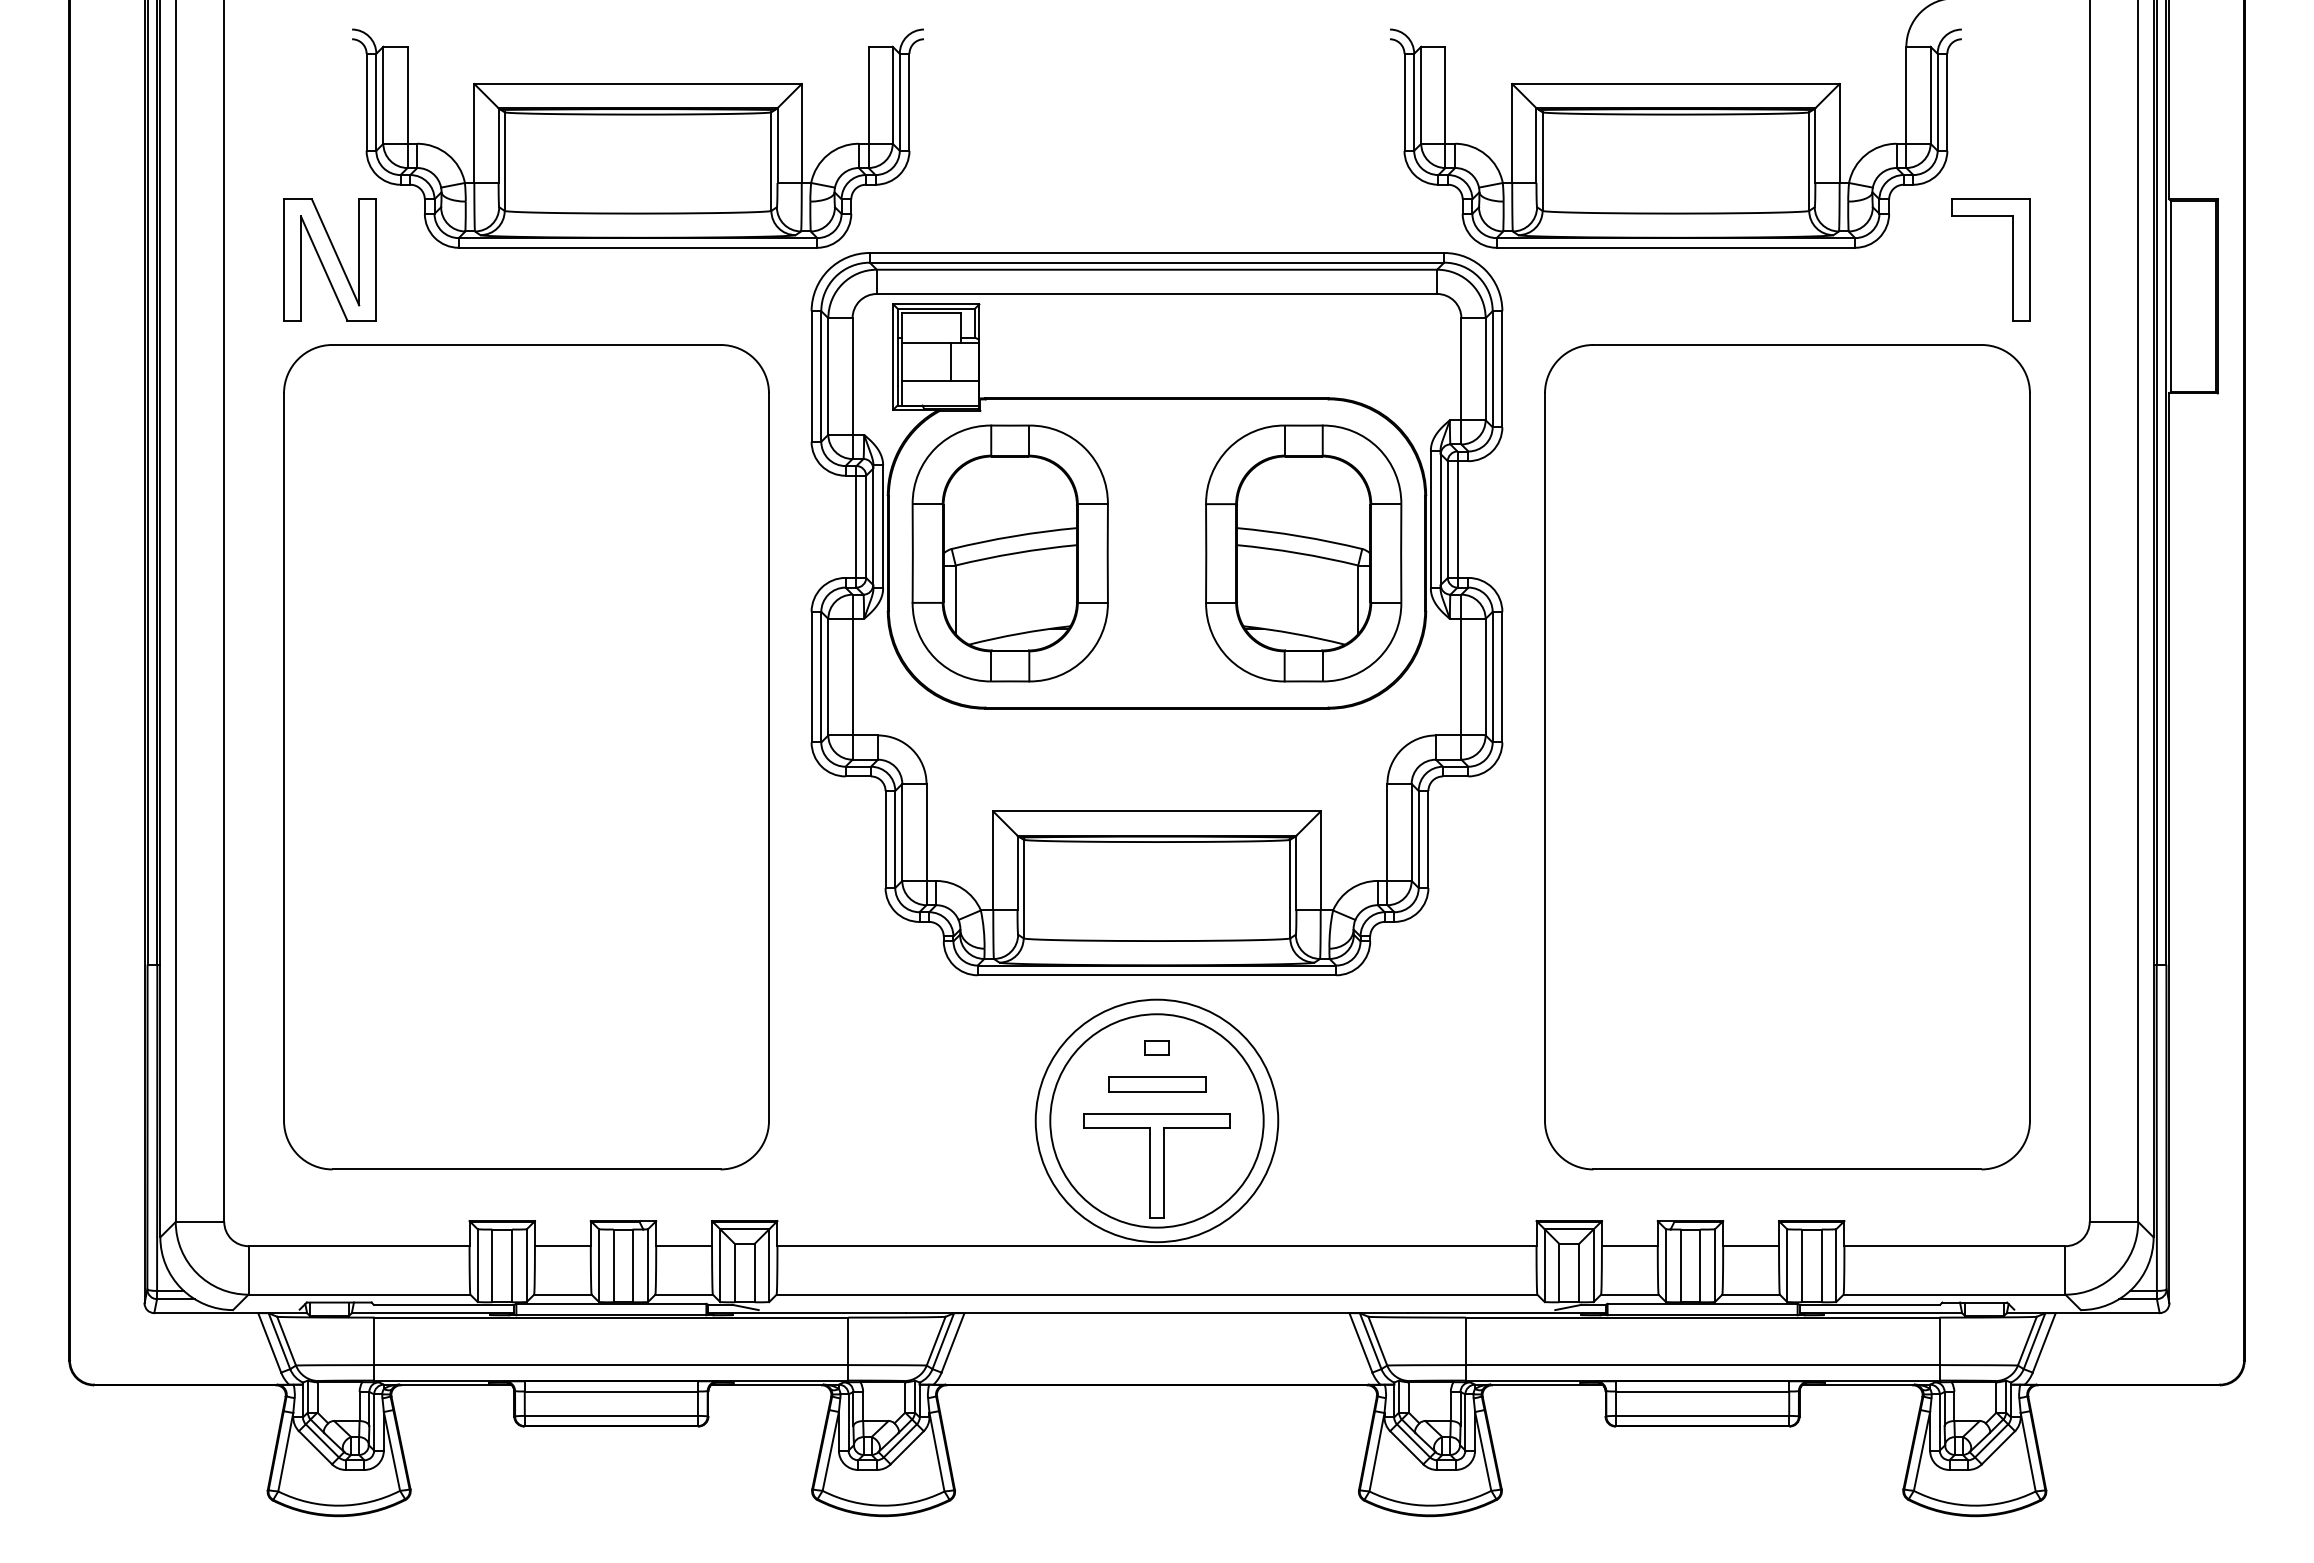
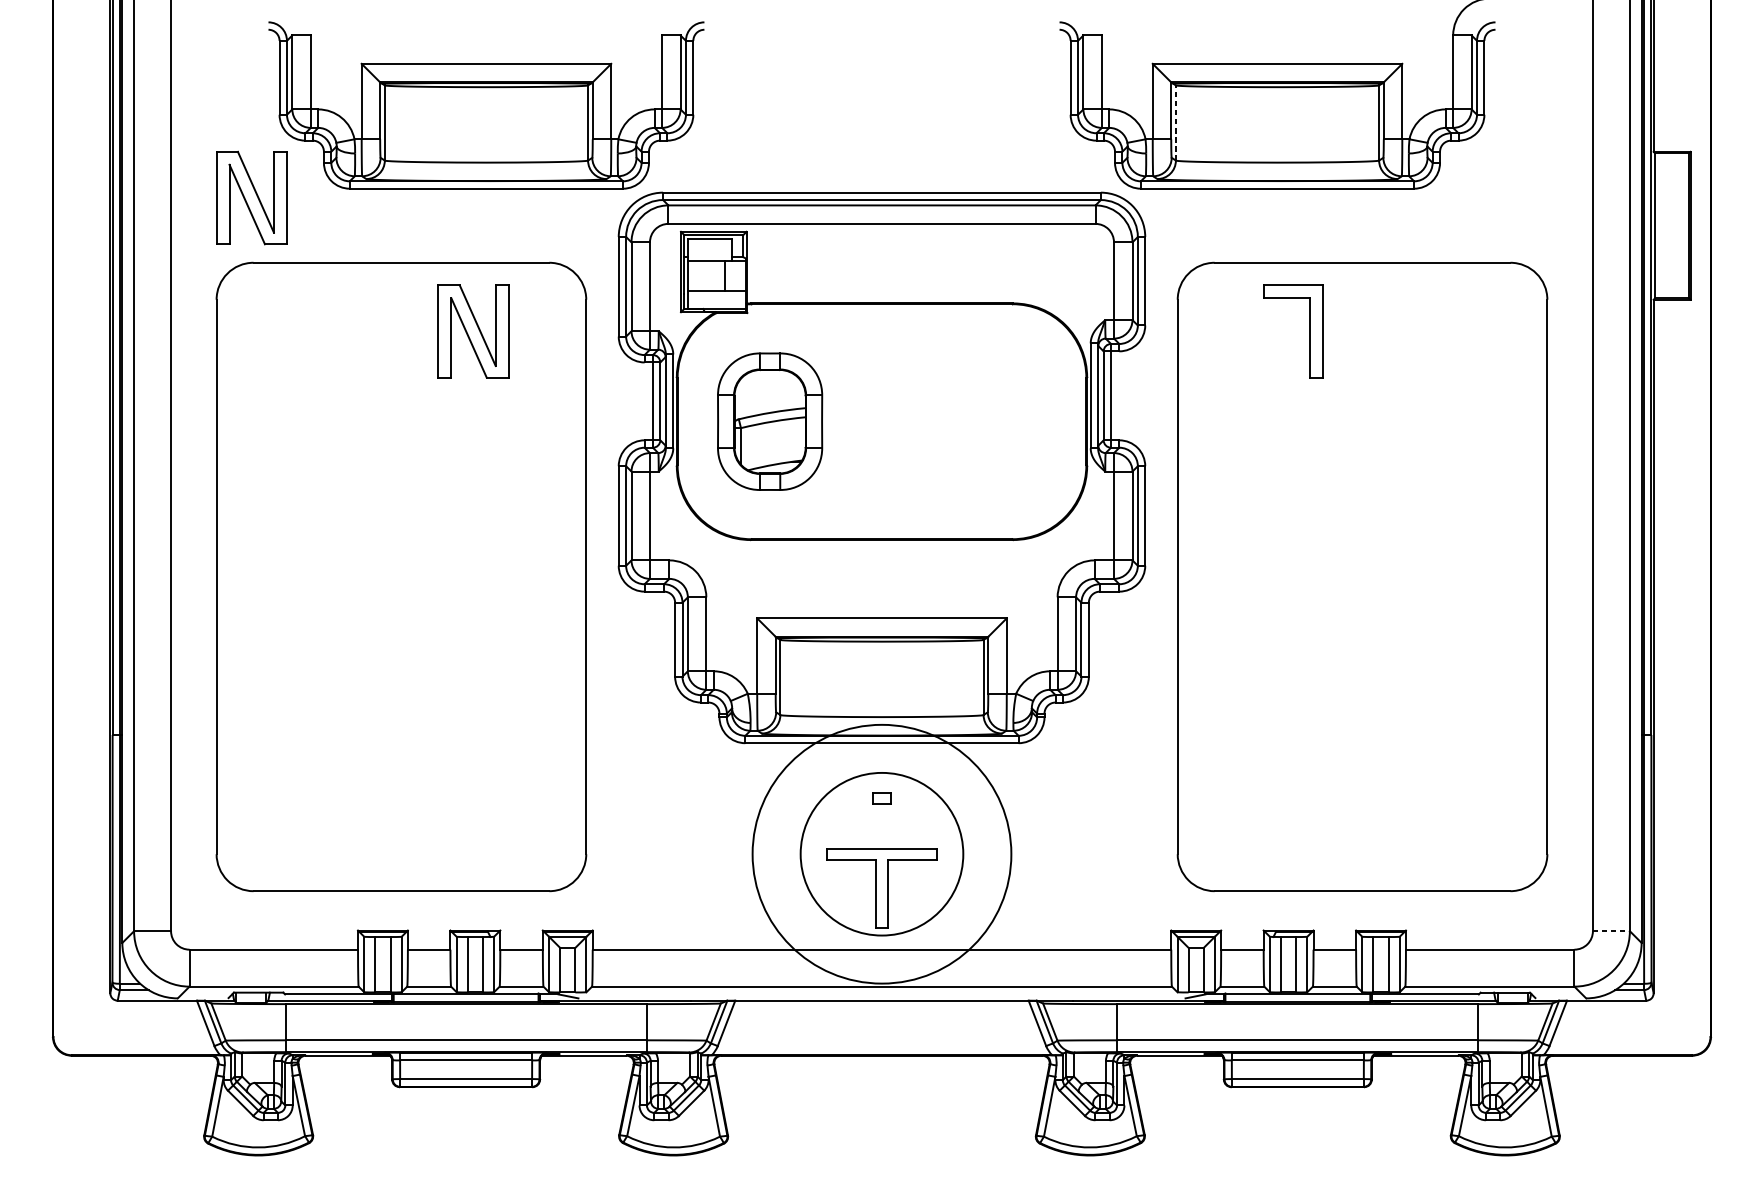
line: (1542, 161) -> (1175, 122), solid -> dashed
part: (2012, 259) -> (1309, 331), moved
part: (620, 434) -> (473, 331), added
part: (1009, 553) -> (769, 421), size x0.7
part: (1303, 553) -> (993, 421), removed
part: (1157, 1084) -> (882, 826), removed
circle: (1156, 1120) -> (881, 853), size x1.4
line: (2114, 1221) -> (1611, 930), solid -> dashed

